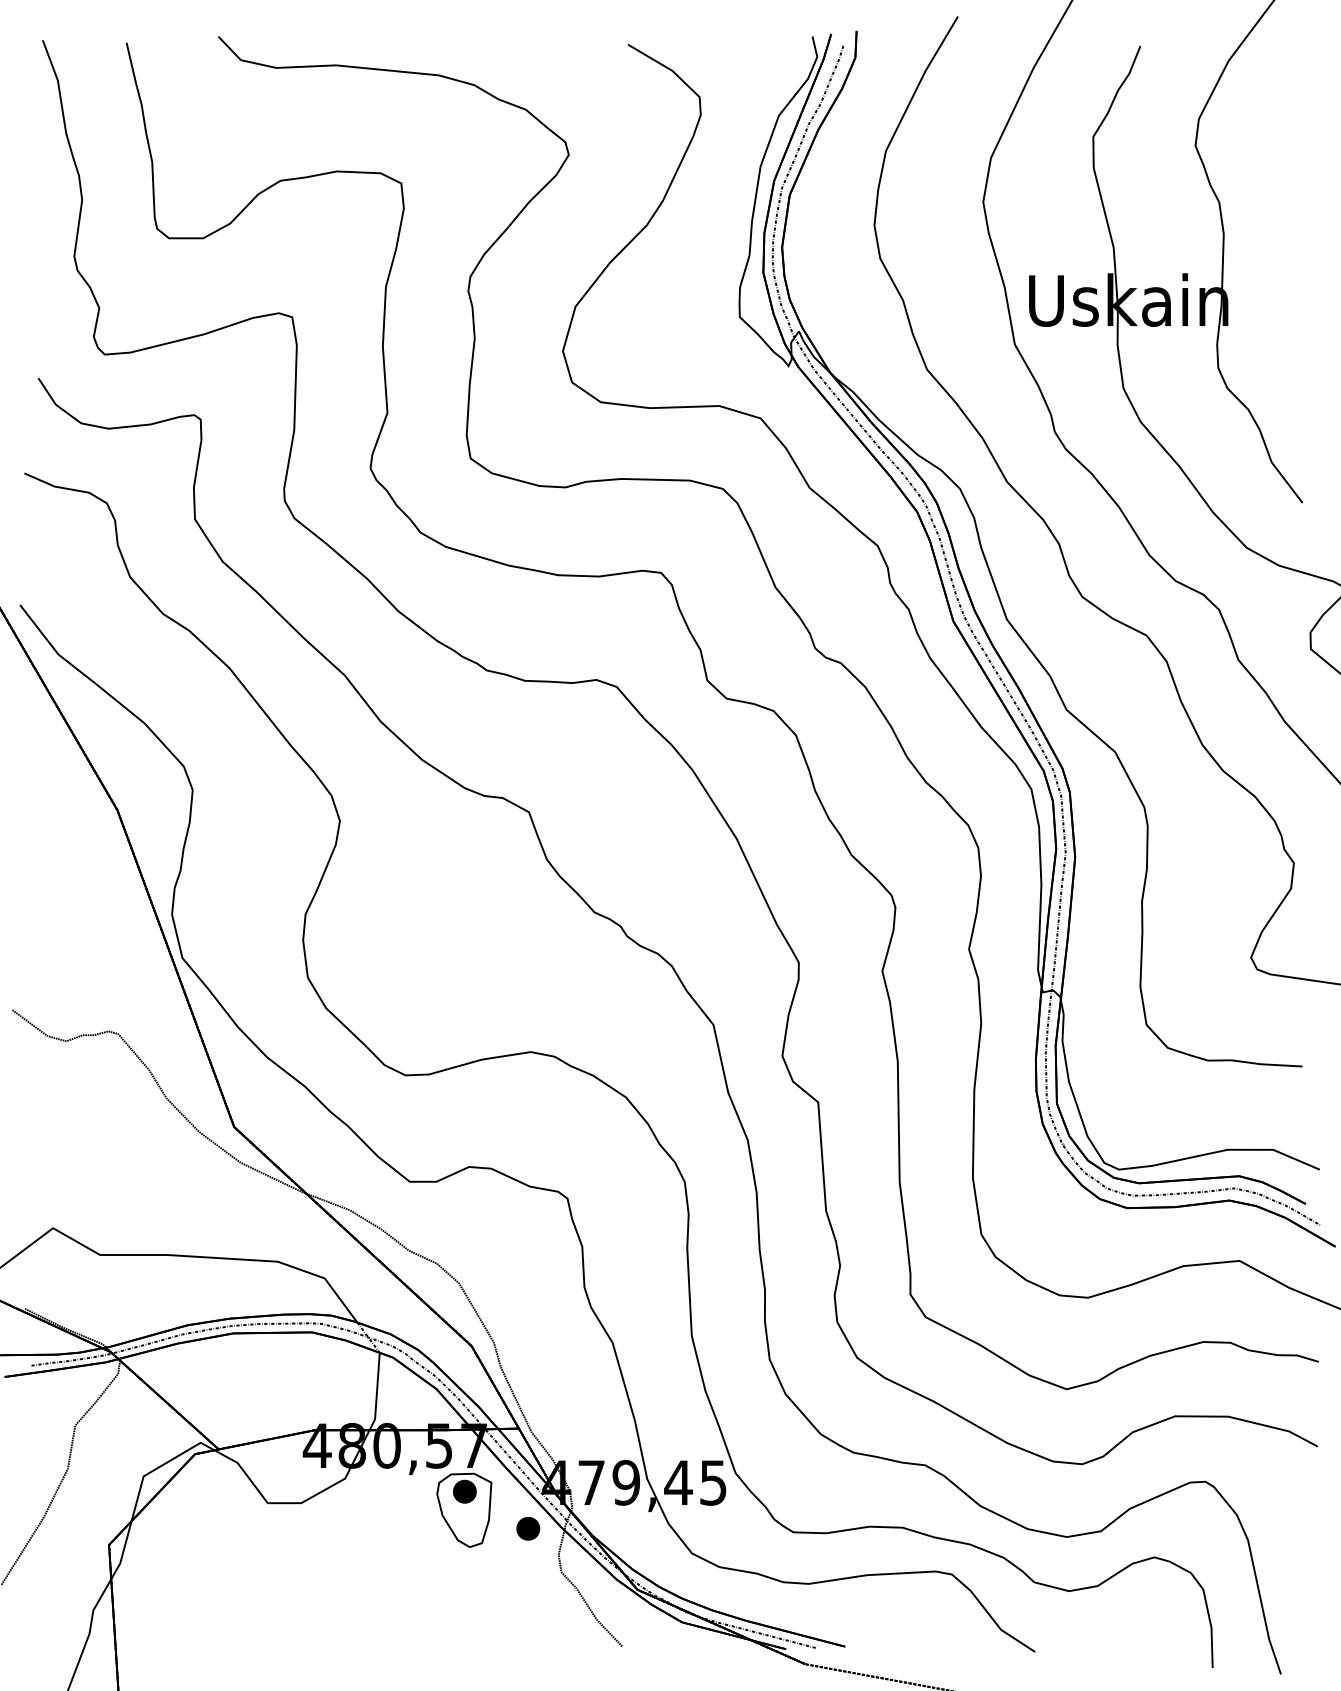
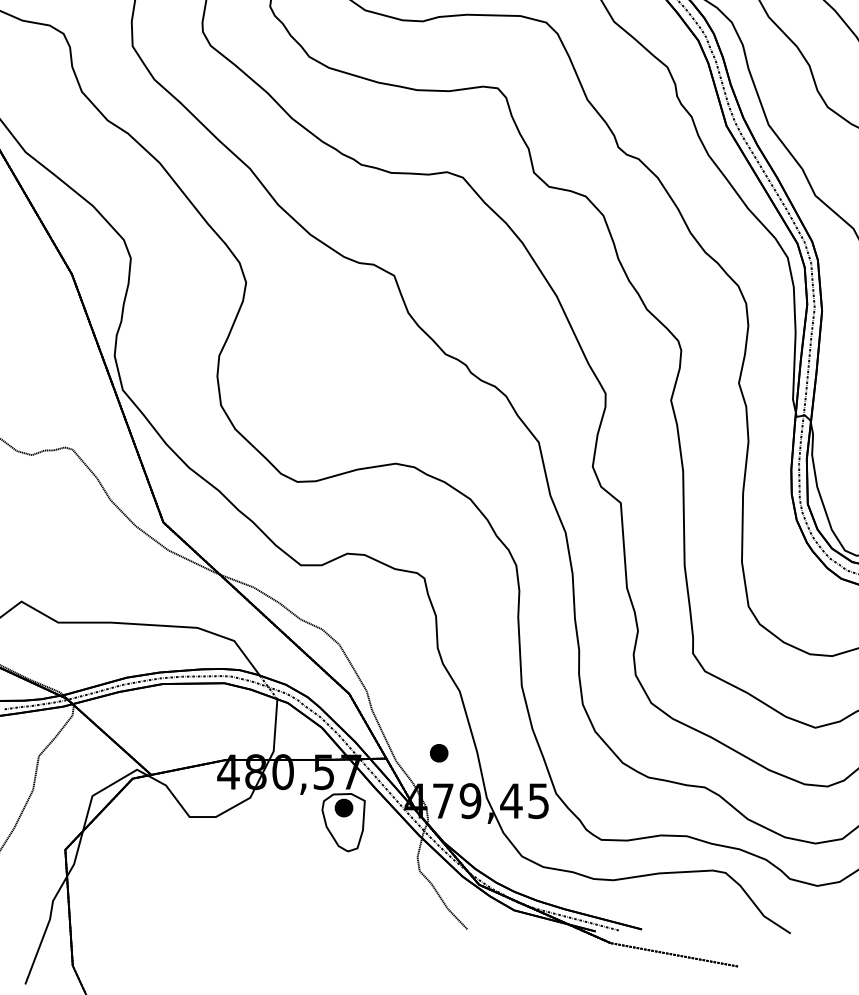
part: (528, 1528) -> (439, 753), moved

